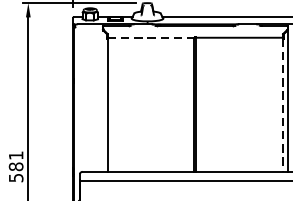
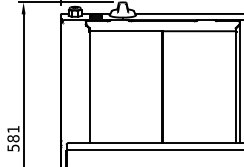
line: (151, 38) -> (126, 31), dashed -> solid
line: (282, 105) -> (235, 87), dashed -> solid

